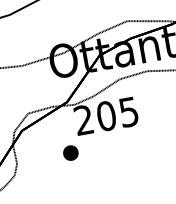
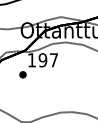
text: (105, 116) -> (42, 60), 205 -> 197

